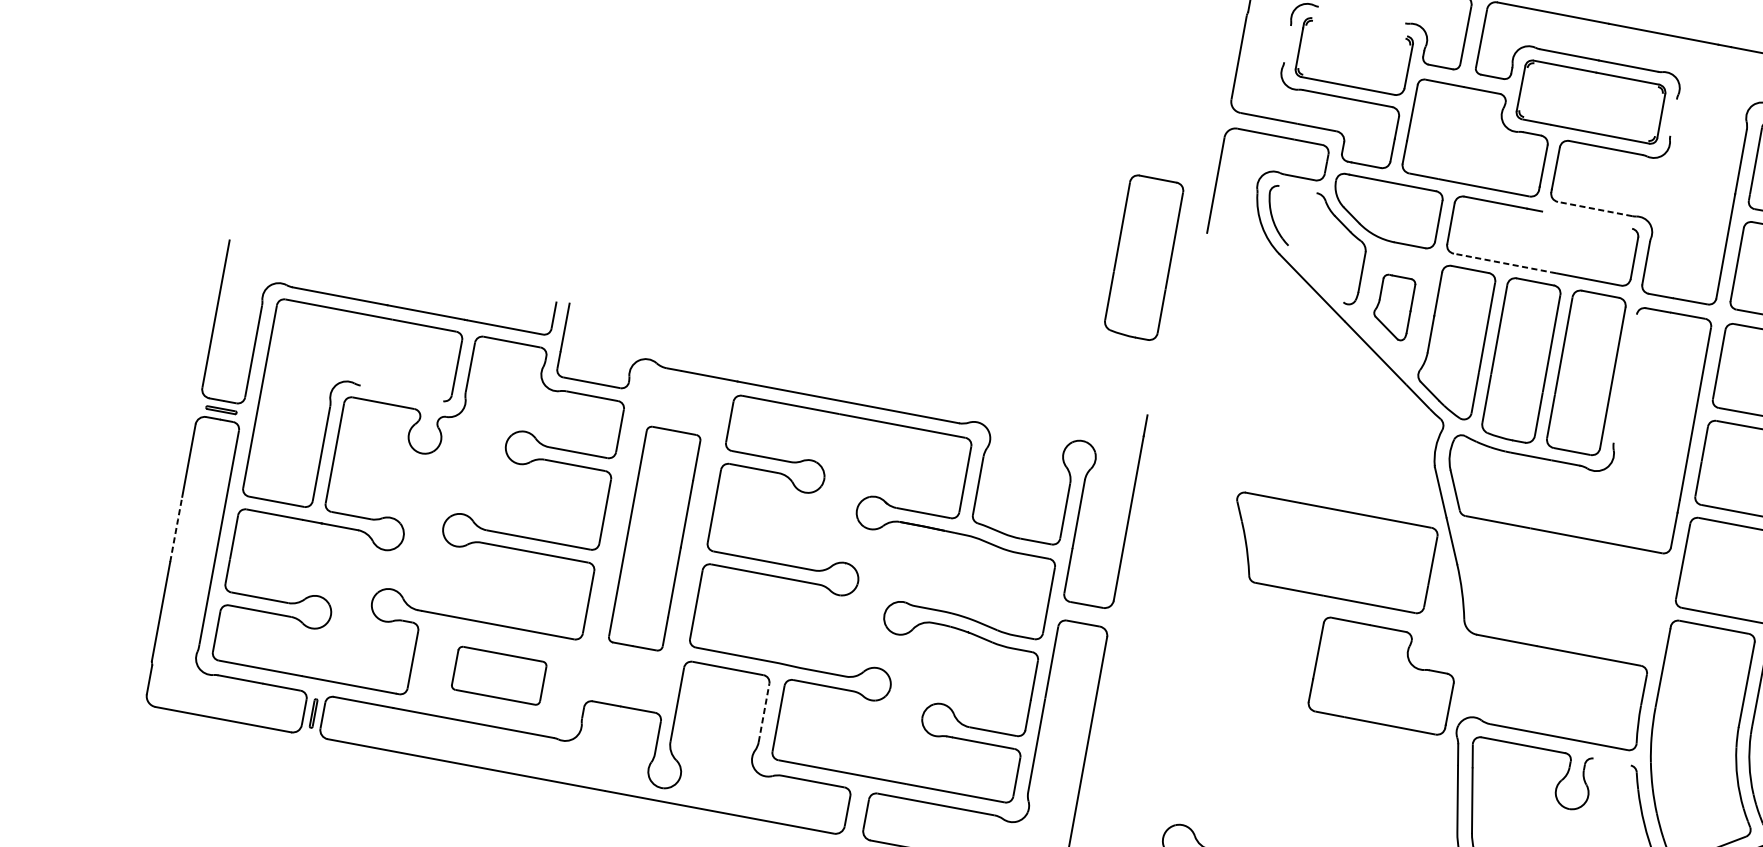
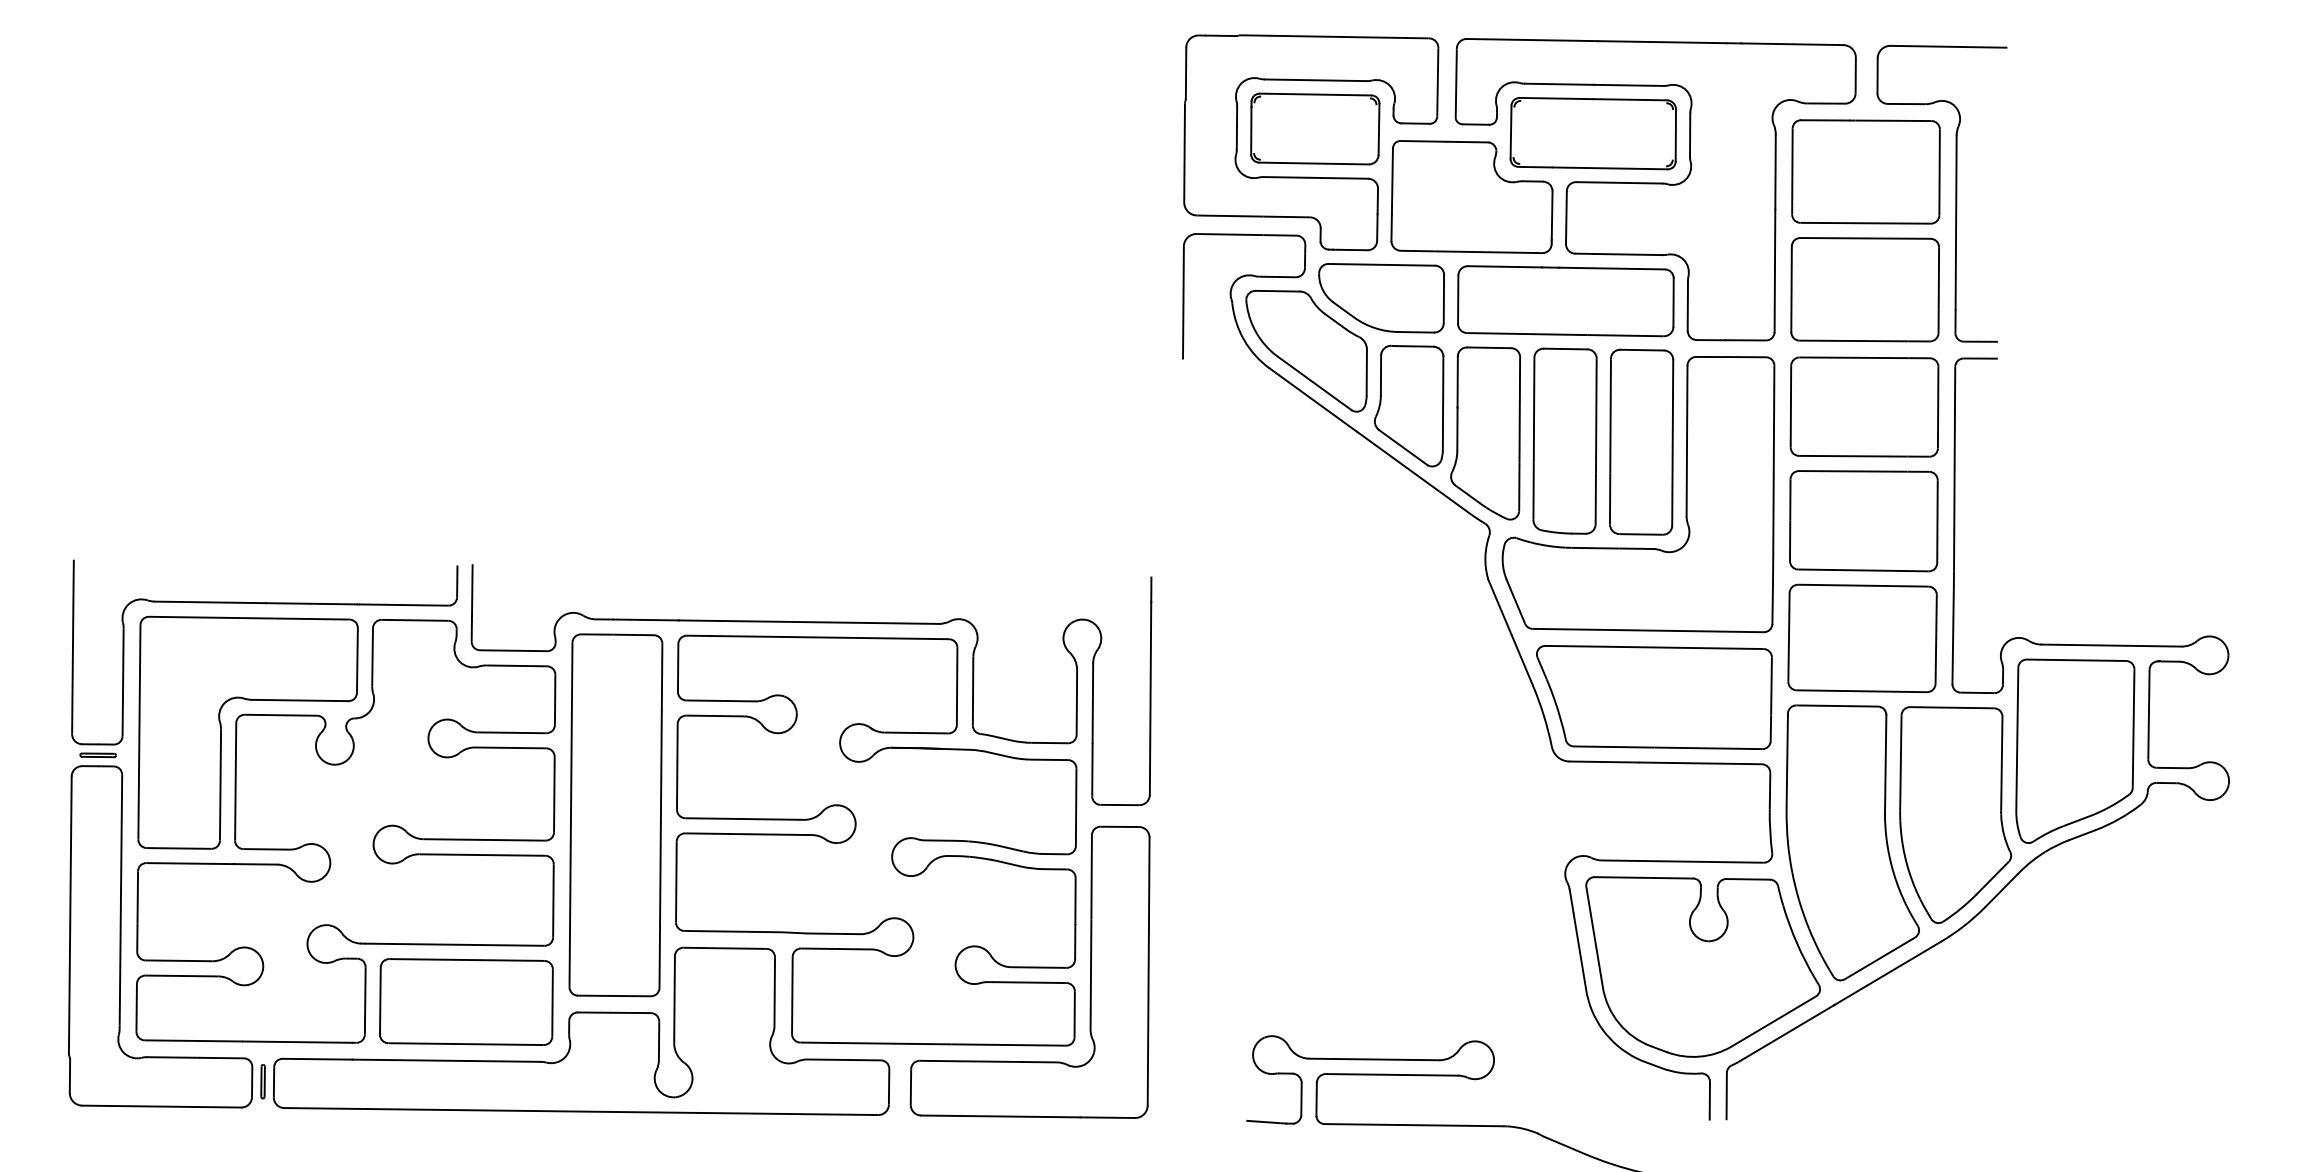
line: (1361, 15) -> (1315, 80), added
line: (1359, 27) -> (1315, 94), added
line: (1287, 43) -> (1236, 127), added
line: (1673, 117) -> (1690, 134), added
line: (1297, 188) -> (1277, 290), added
line: (1595, 209) -> (1619, 254), dashed -> solid
line: (1587, 220) -> (1612, 268), added
part: (1143, 257) -> (1115, 398), removed
line: (1505, 263) -> (1528, 334), dashed -> solid
line: (1315, 273) -> (1314, 383), added
part: (1393, 306) -> (1409, 405), size x1.67
line: (1624, 378) -> (1686, 441), added
line: (401, 393) -> (299, 700), added
line: (176, 529) -> (70, 899), dashed -> solid
part: (654, 538) -> (615, 815), size x1.43
part: (1331, 552) -> (1654, 697), moved
part: (499, 675) -> (466, 1001), size x1.67
part: (1383, 675) -> (1471, 826), removed
line: (764, 711) -> (774, 990), dashed -> solid
line: (1612, 762) -> (1748, 879), added

